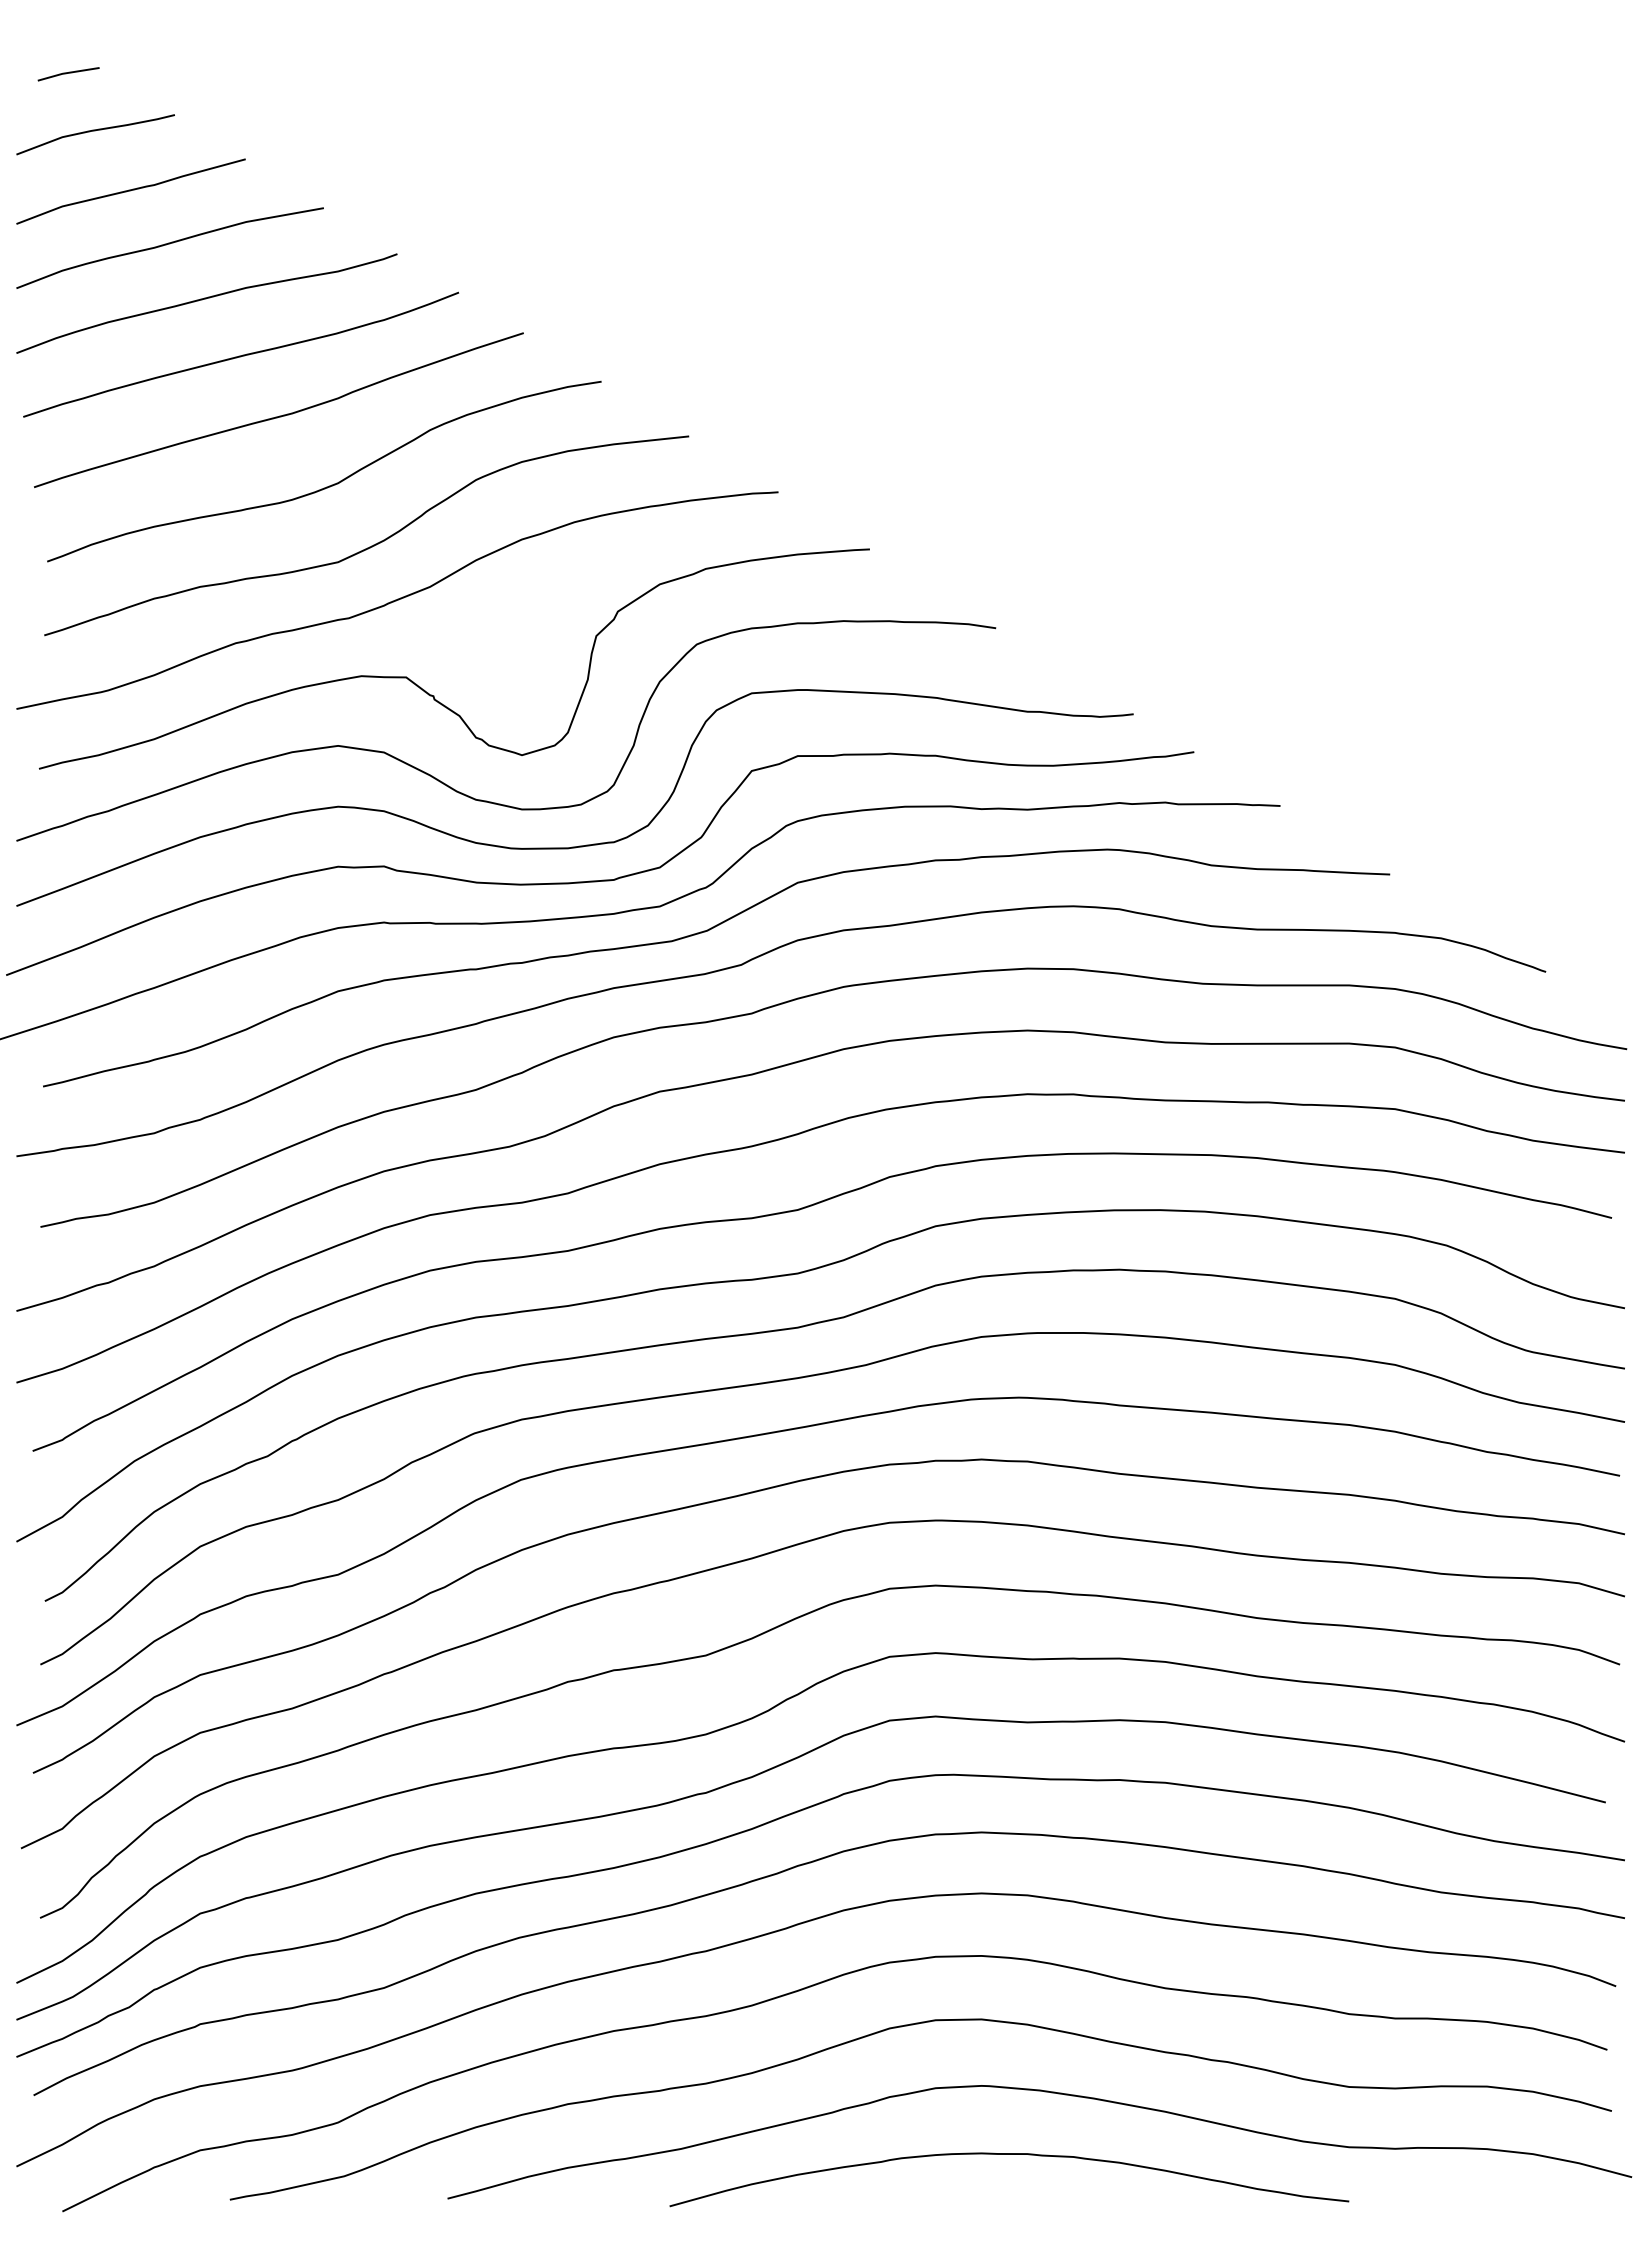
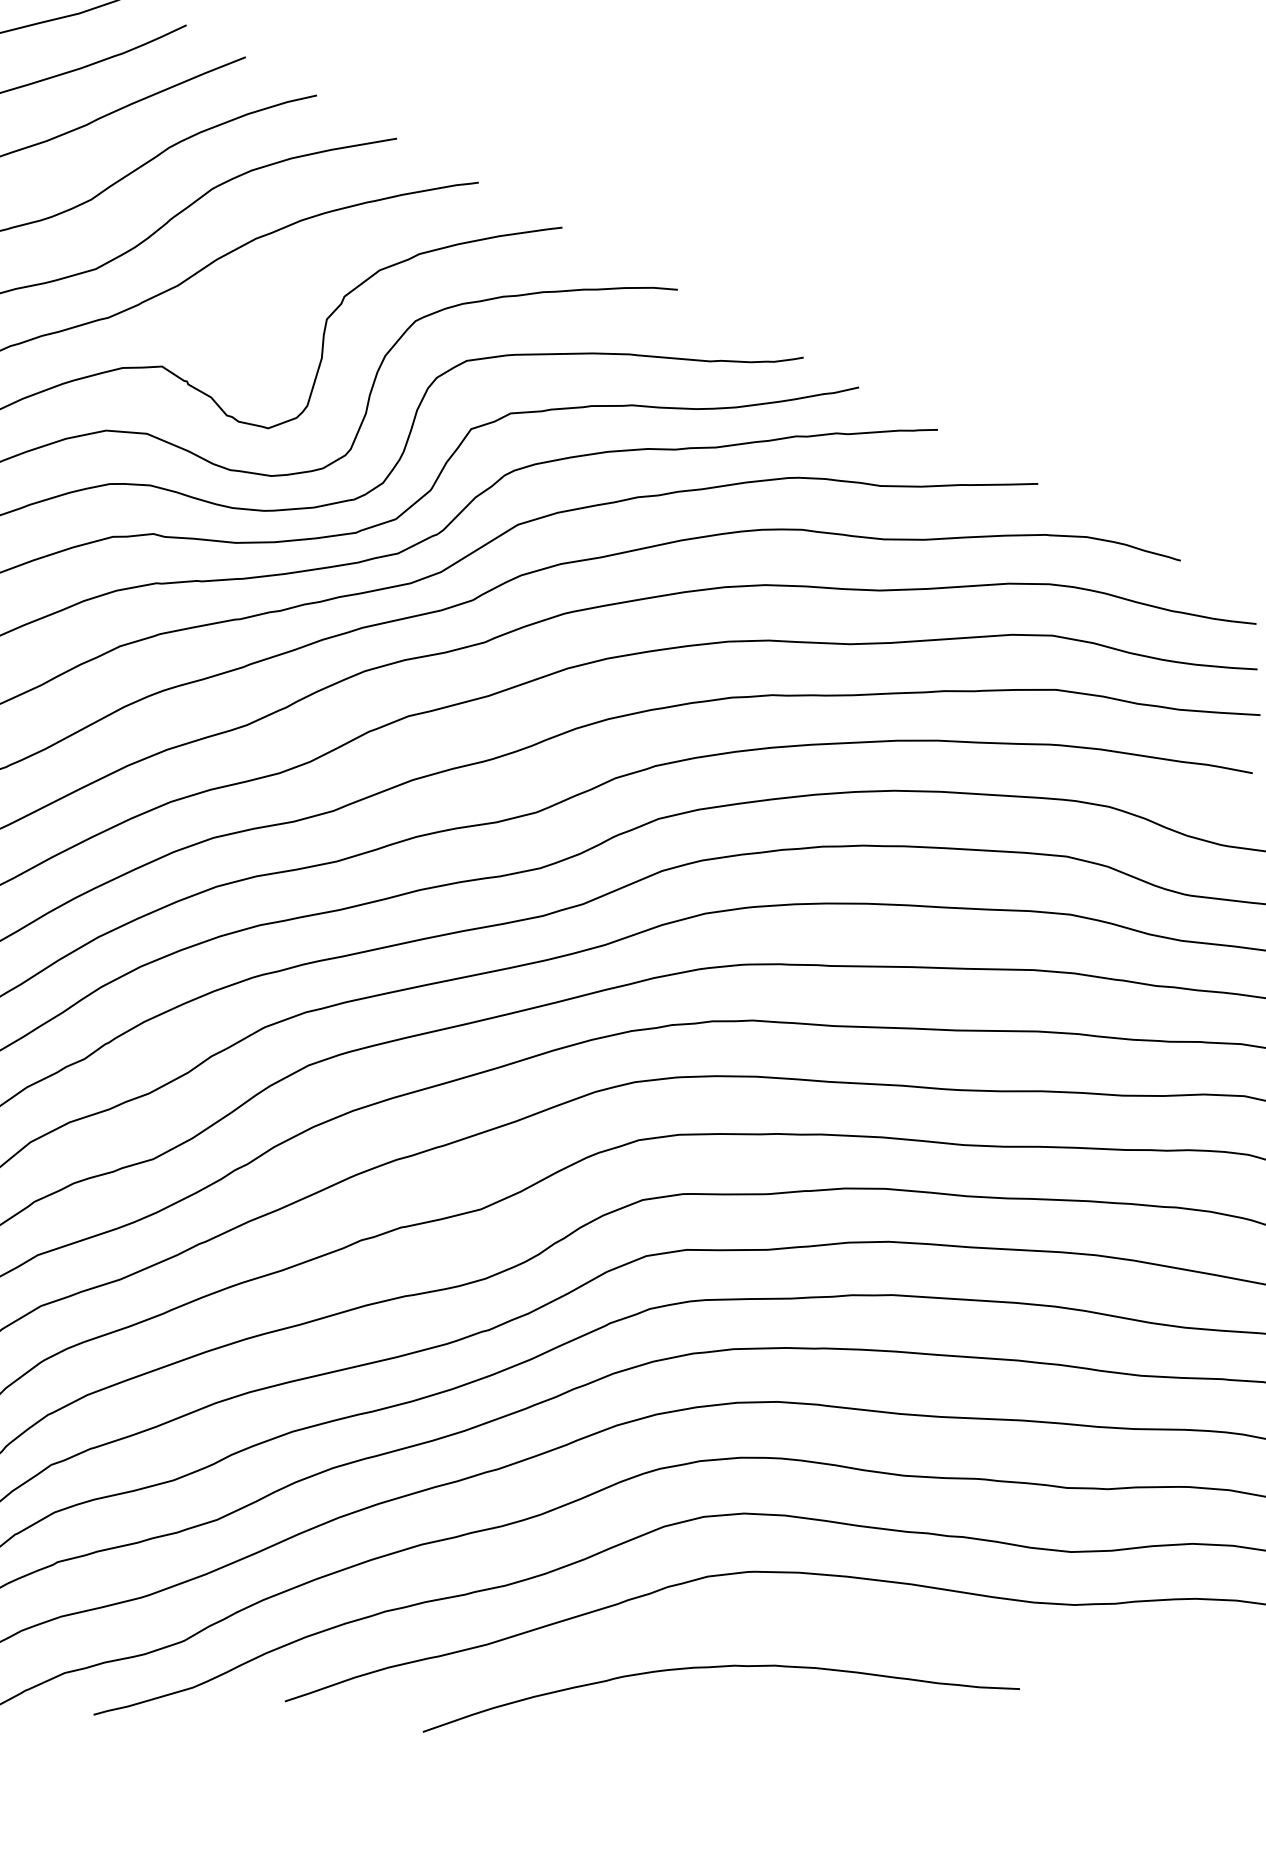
curve: (1009, 2154) -> (718, 1667), moved

